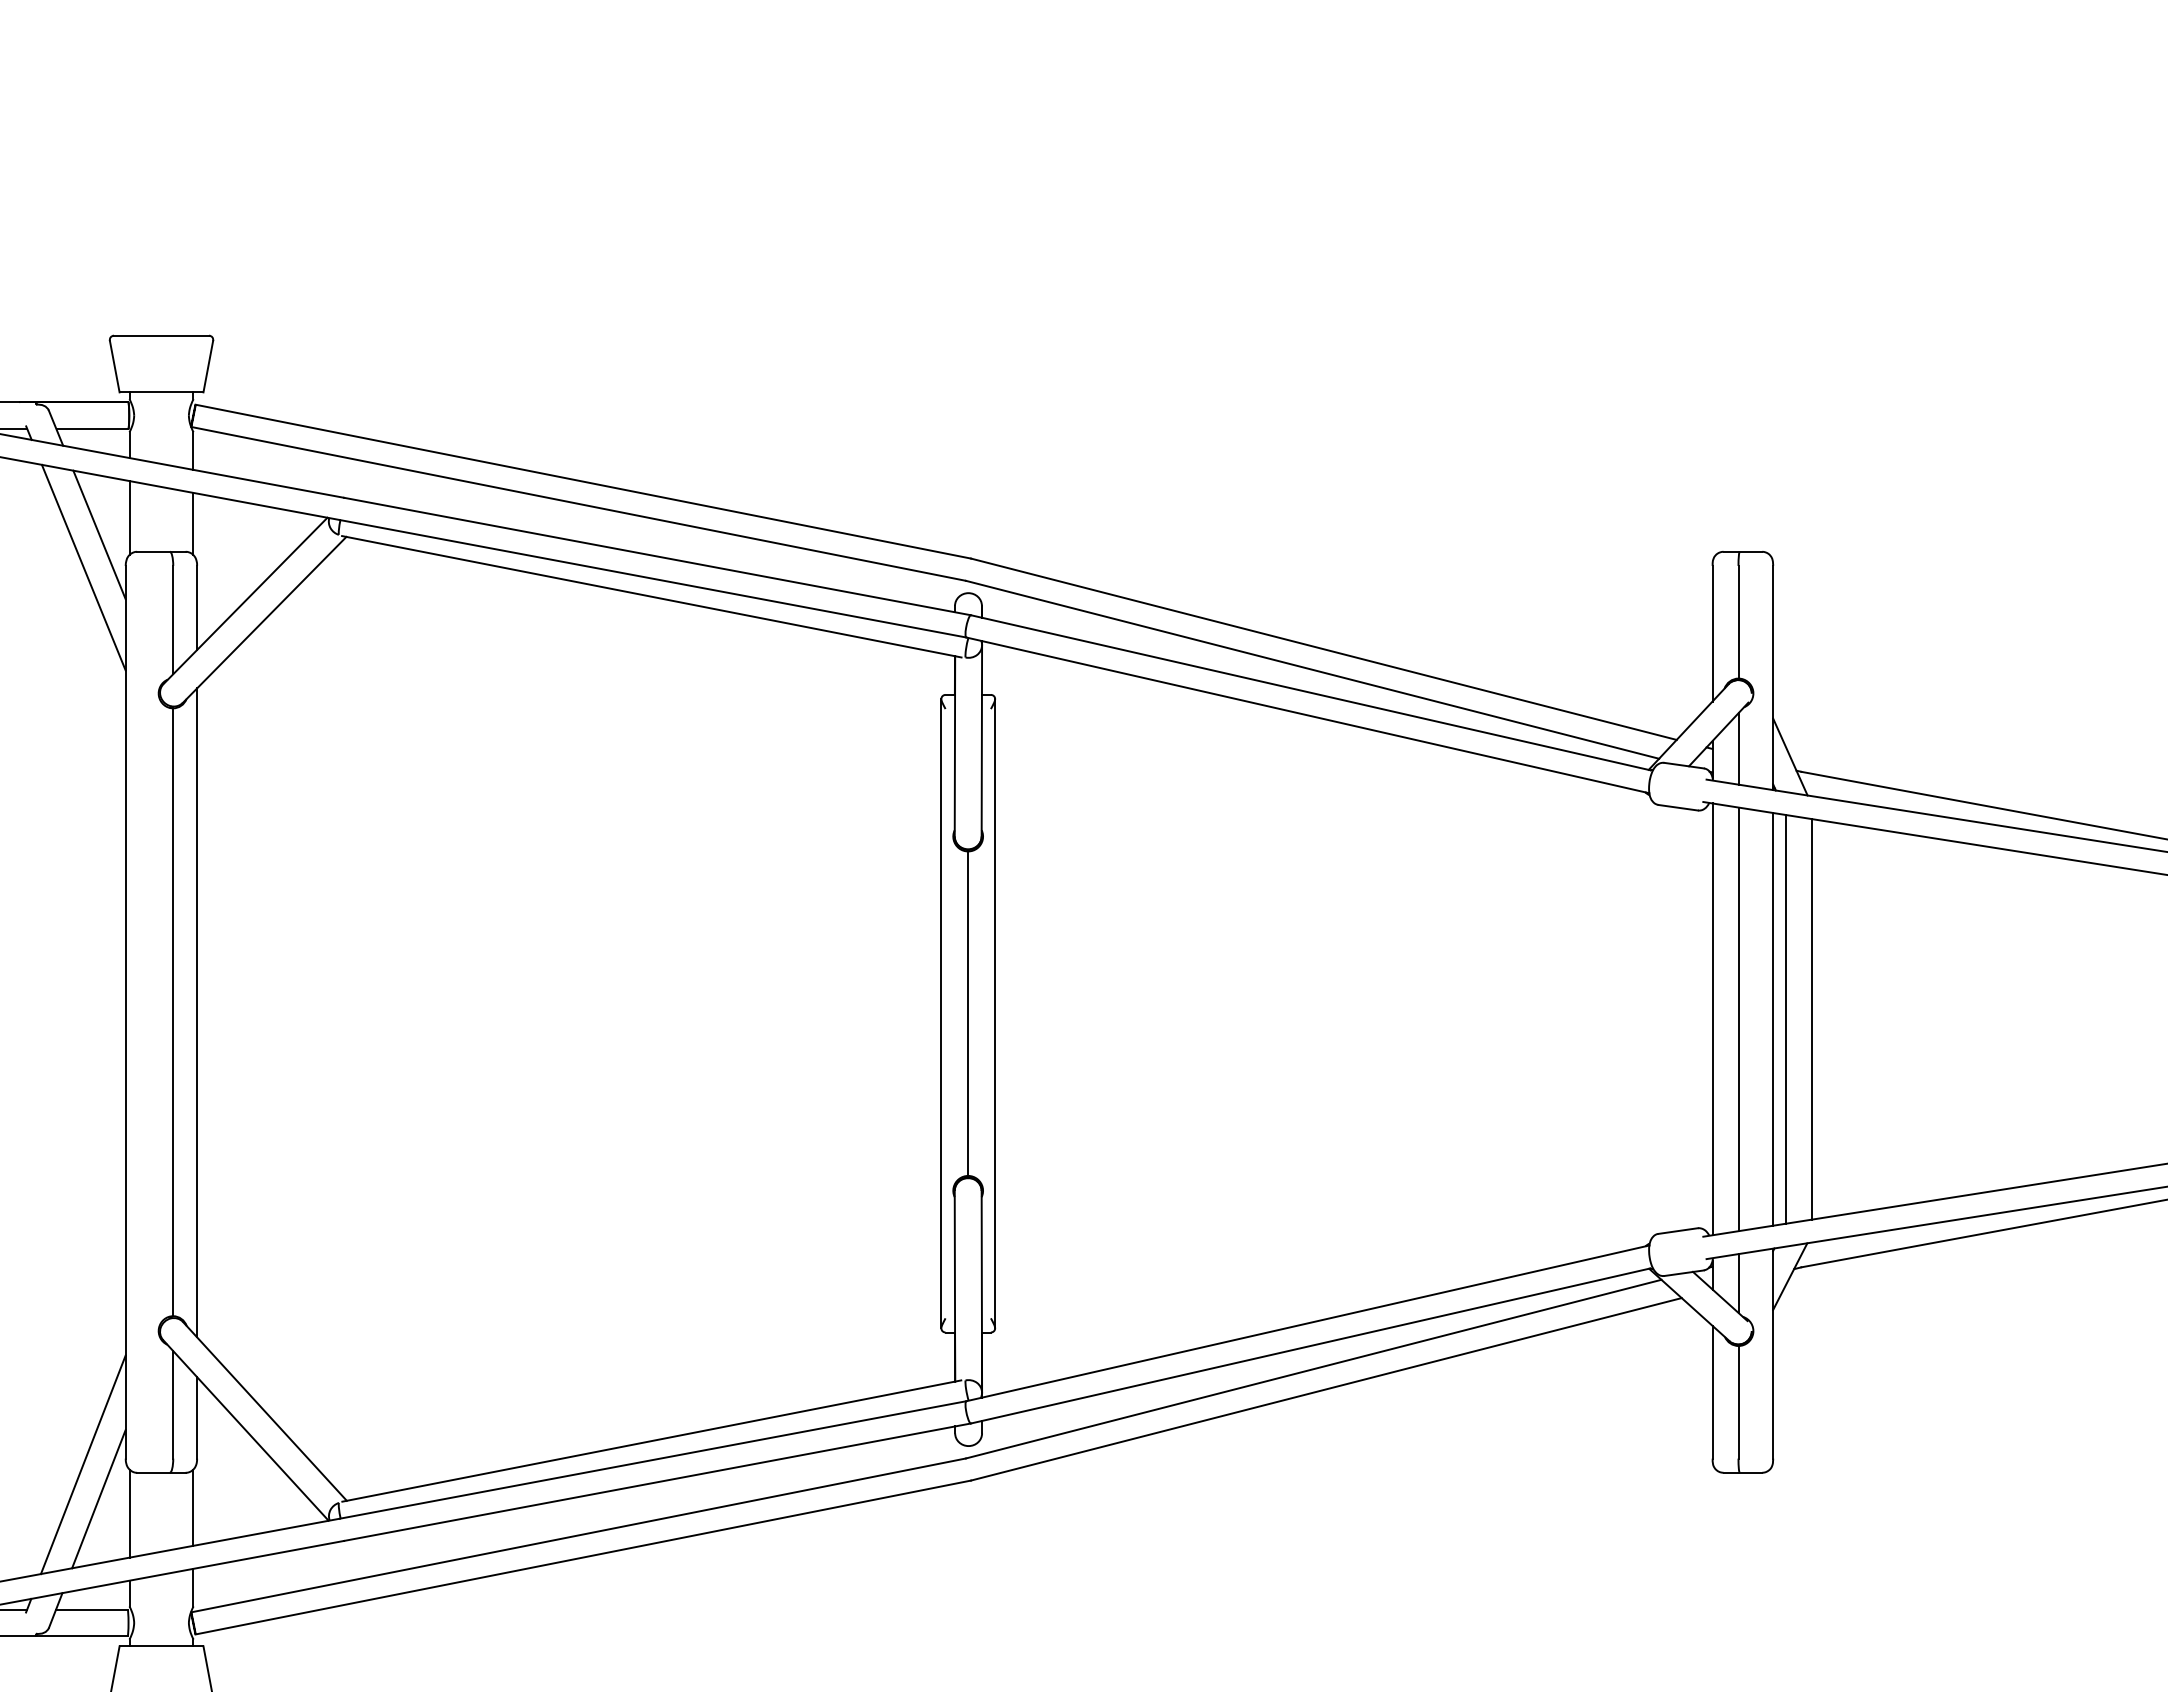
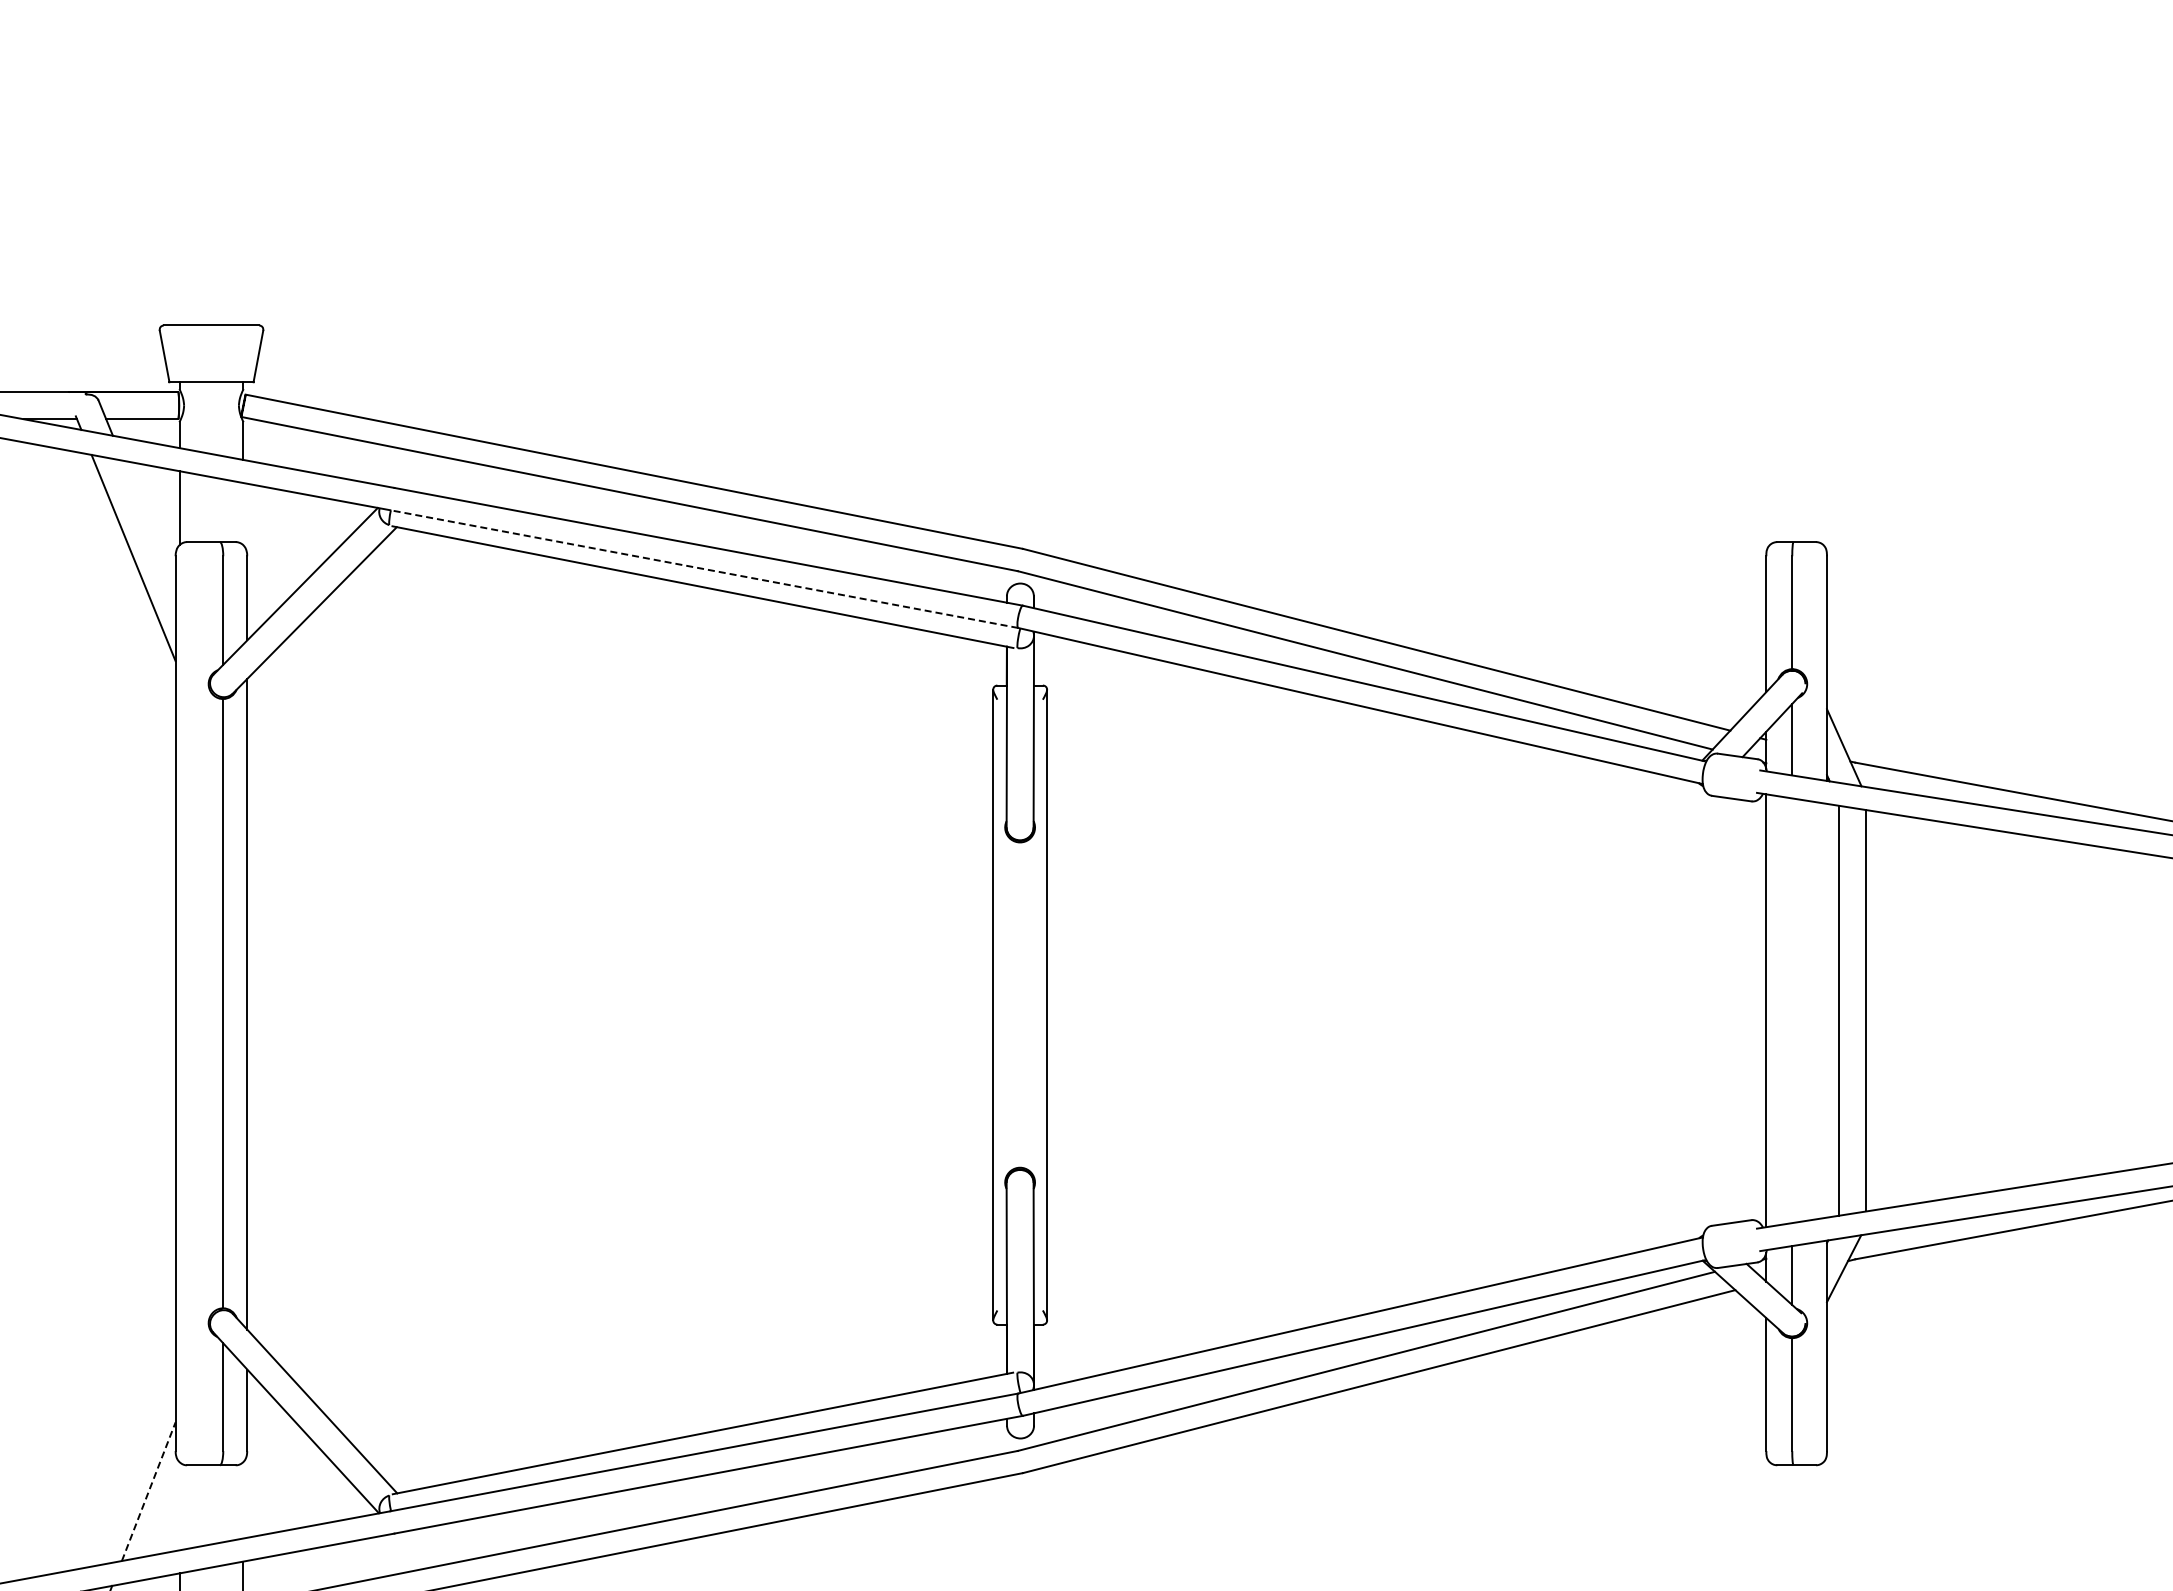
line: (193, 523) -> (243, 513), removed
line: (99, 534) -> (149, 524), removed
line: (653, 578) -> (704, 568), solid -> dashed
line: (968, 1013) -> (1020, 1004), removed
line: (1773, 1018) -> (1827, 1009), removed
line: (1738, 1019) -> (1792, 1010), removed
line: (82, 1464) -> (132, 1456), removed
line: (99, 1498) -> (149, 1491), solid -> dashed
line: (193, 1507) -> (243, 1500), removed
line: (129, 1513) -> (179, 1506), removed

